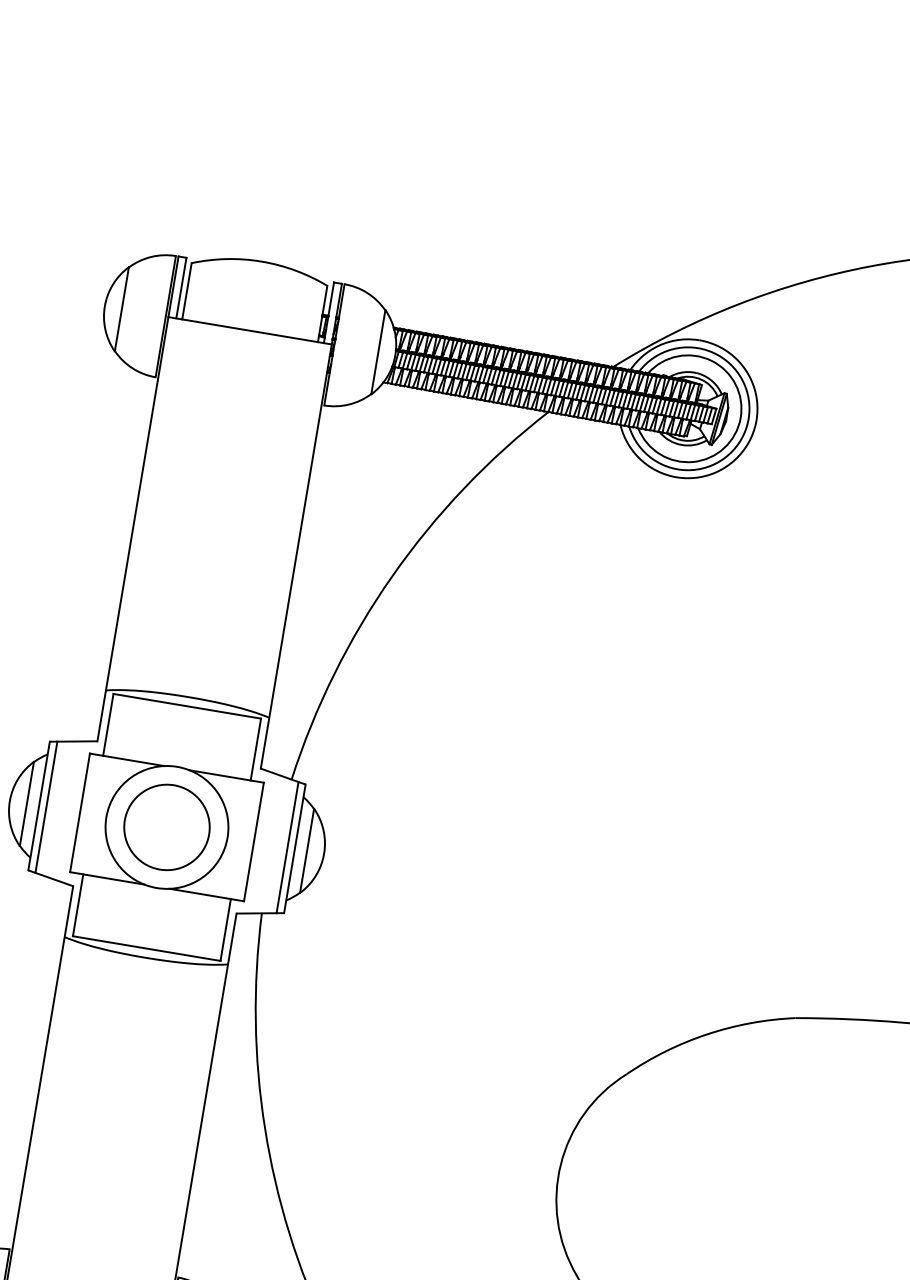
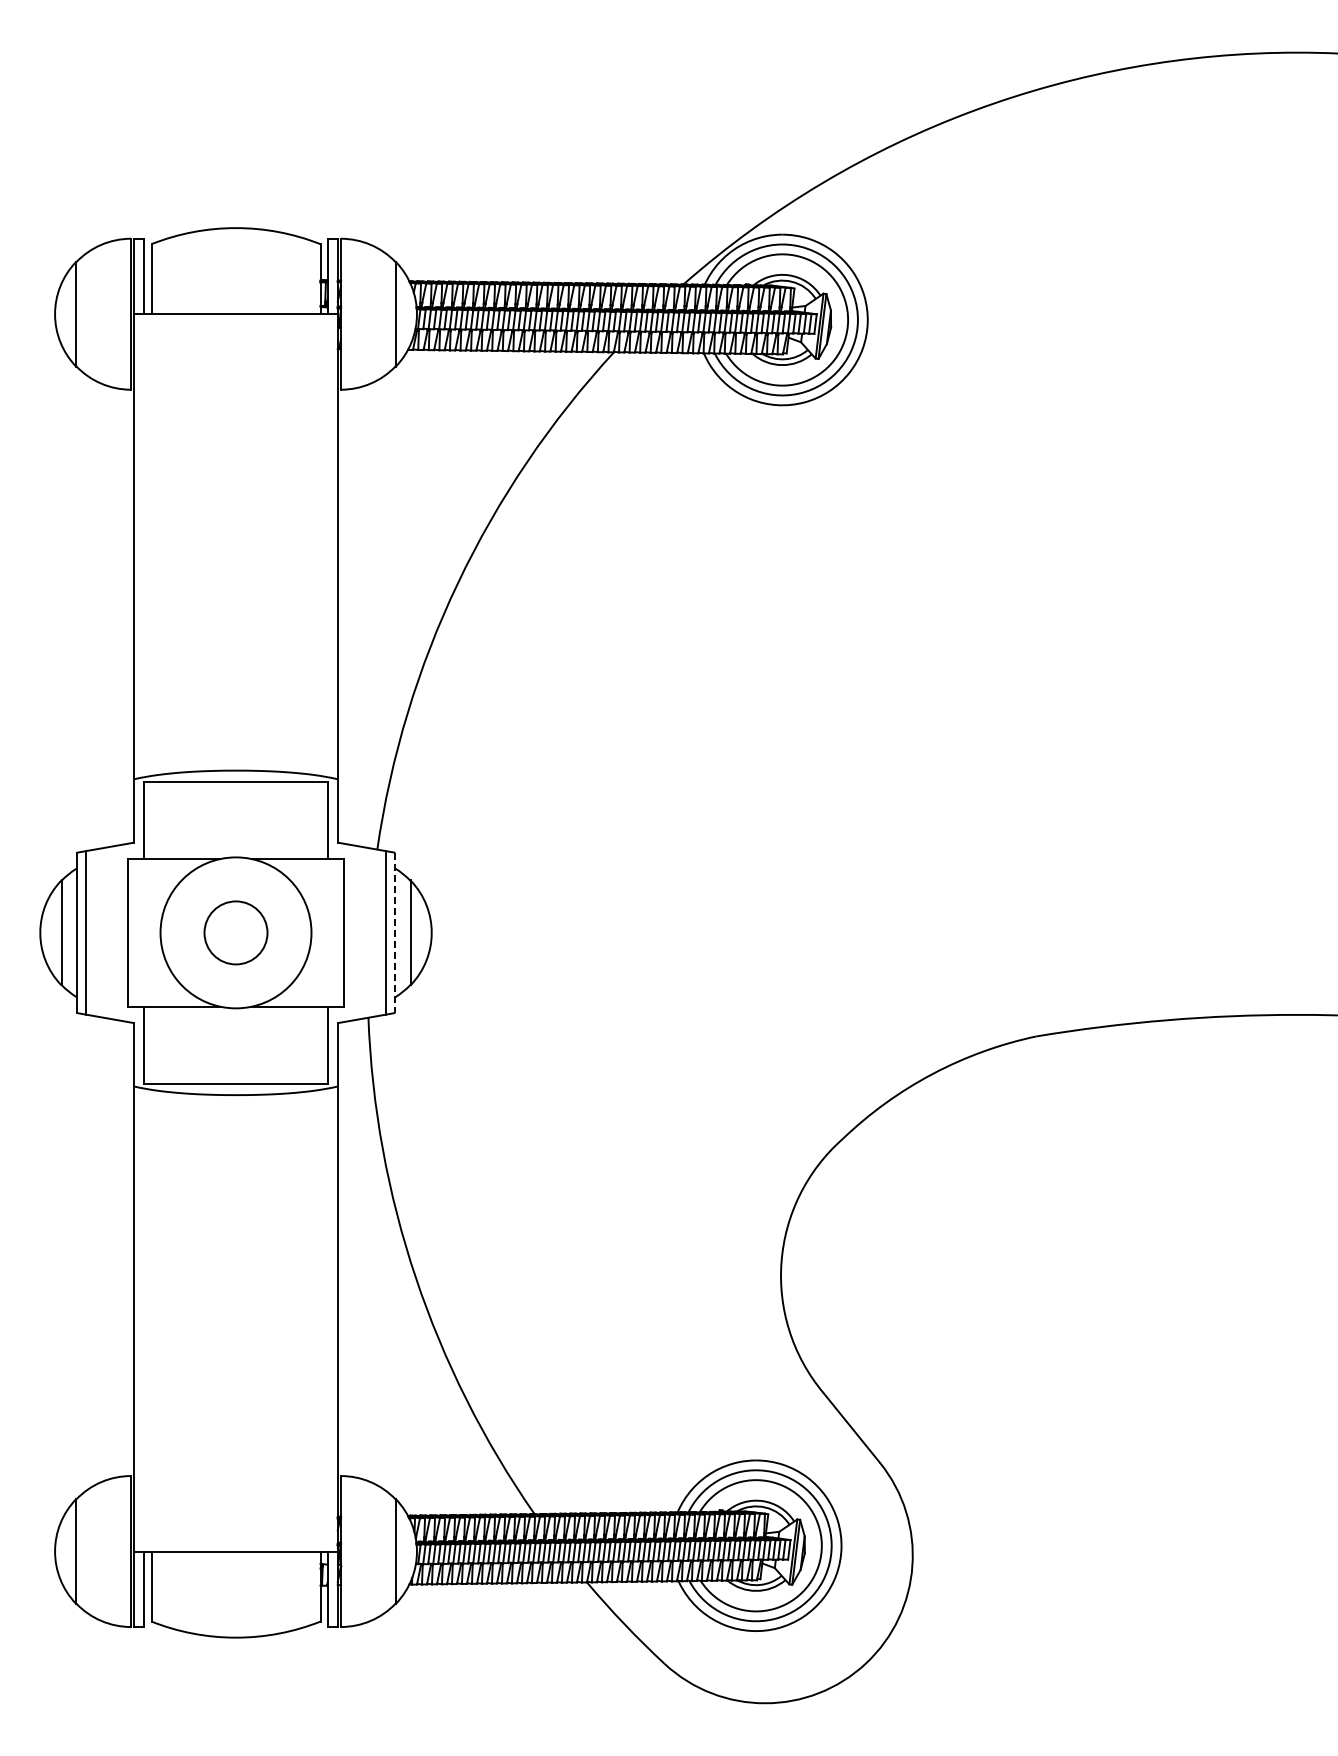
circle: (166, 827) -> (235, 932), size x0.6
line: (294, 849) -> (395, 933), solid -> dashed

